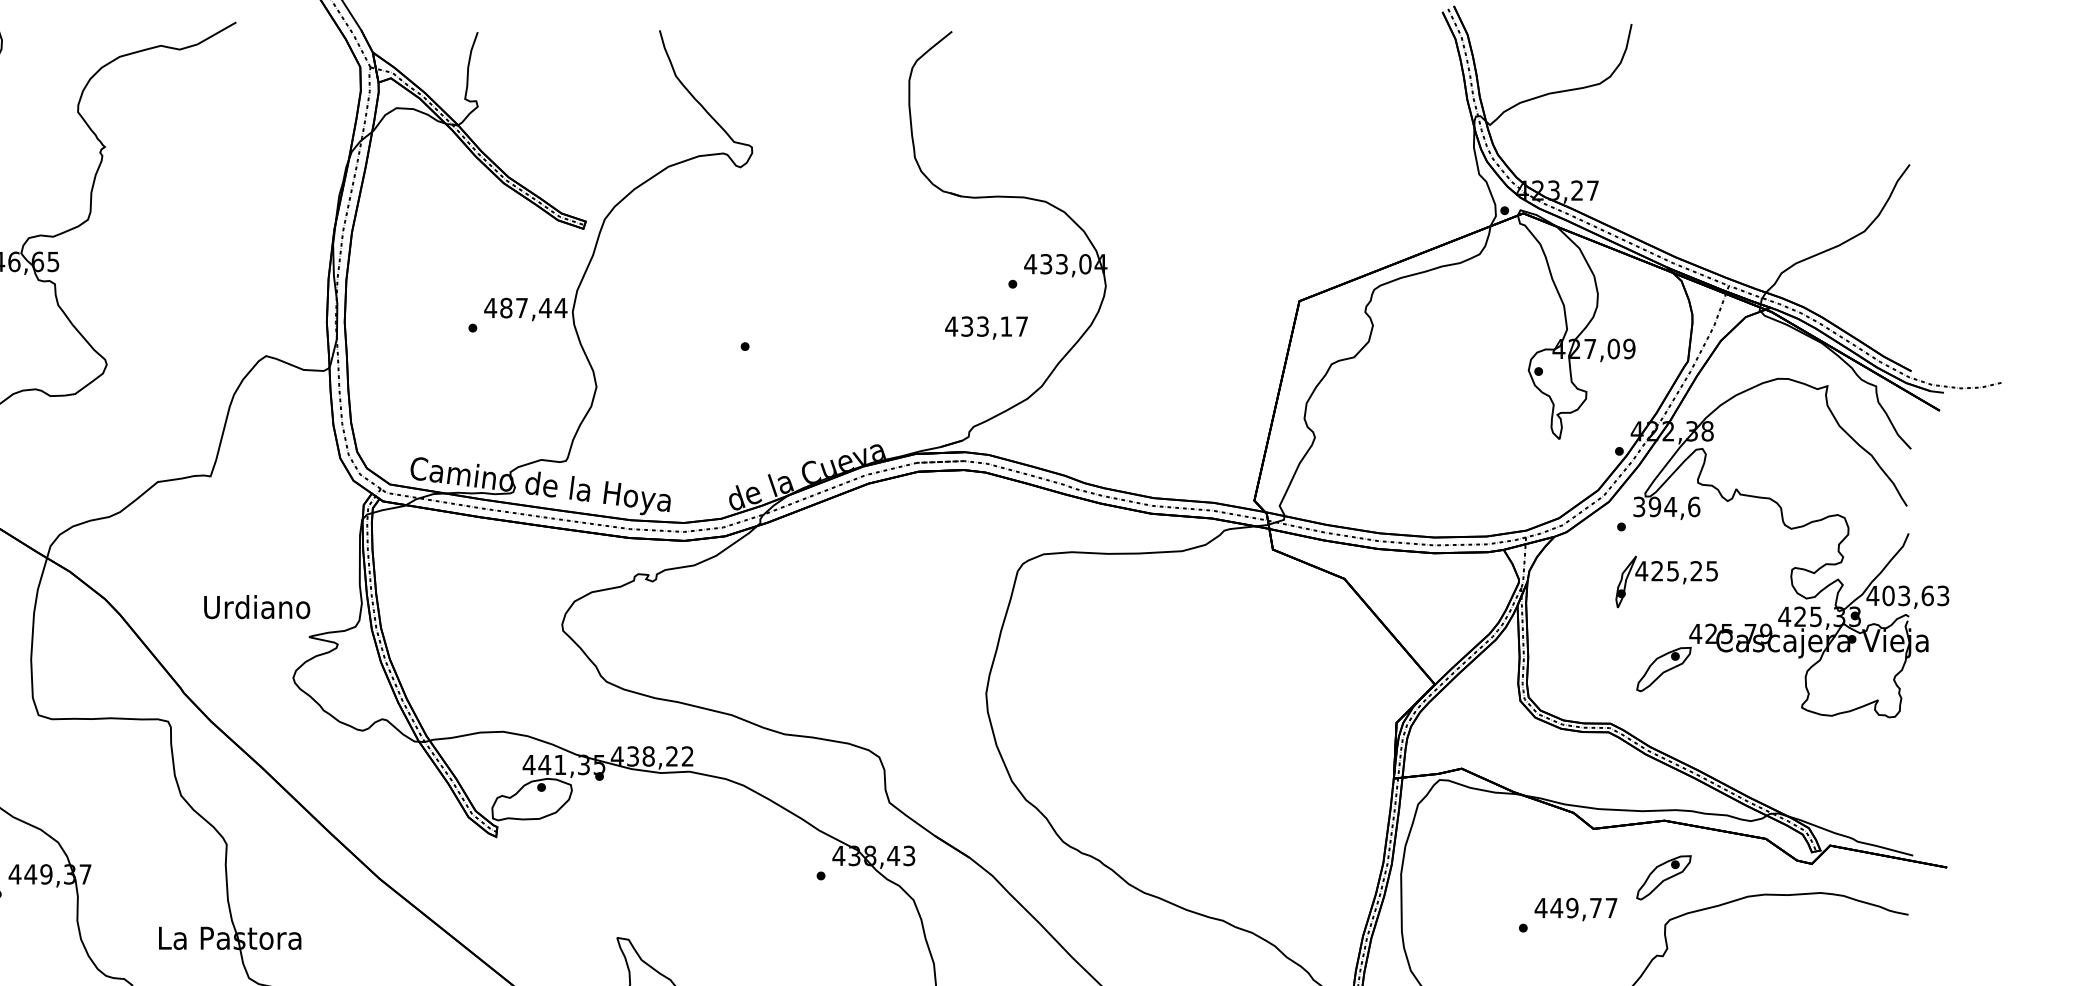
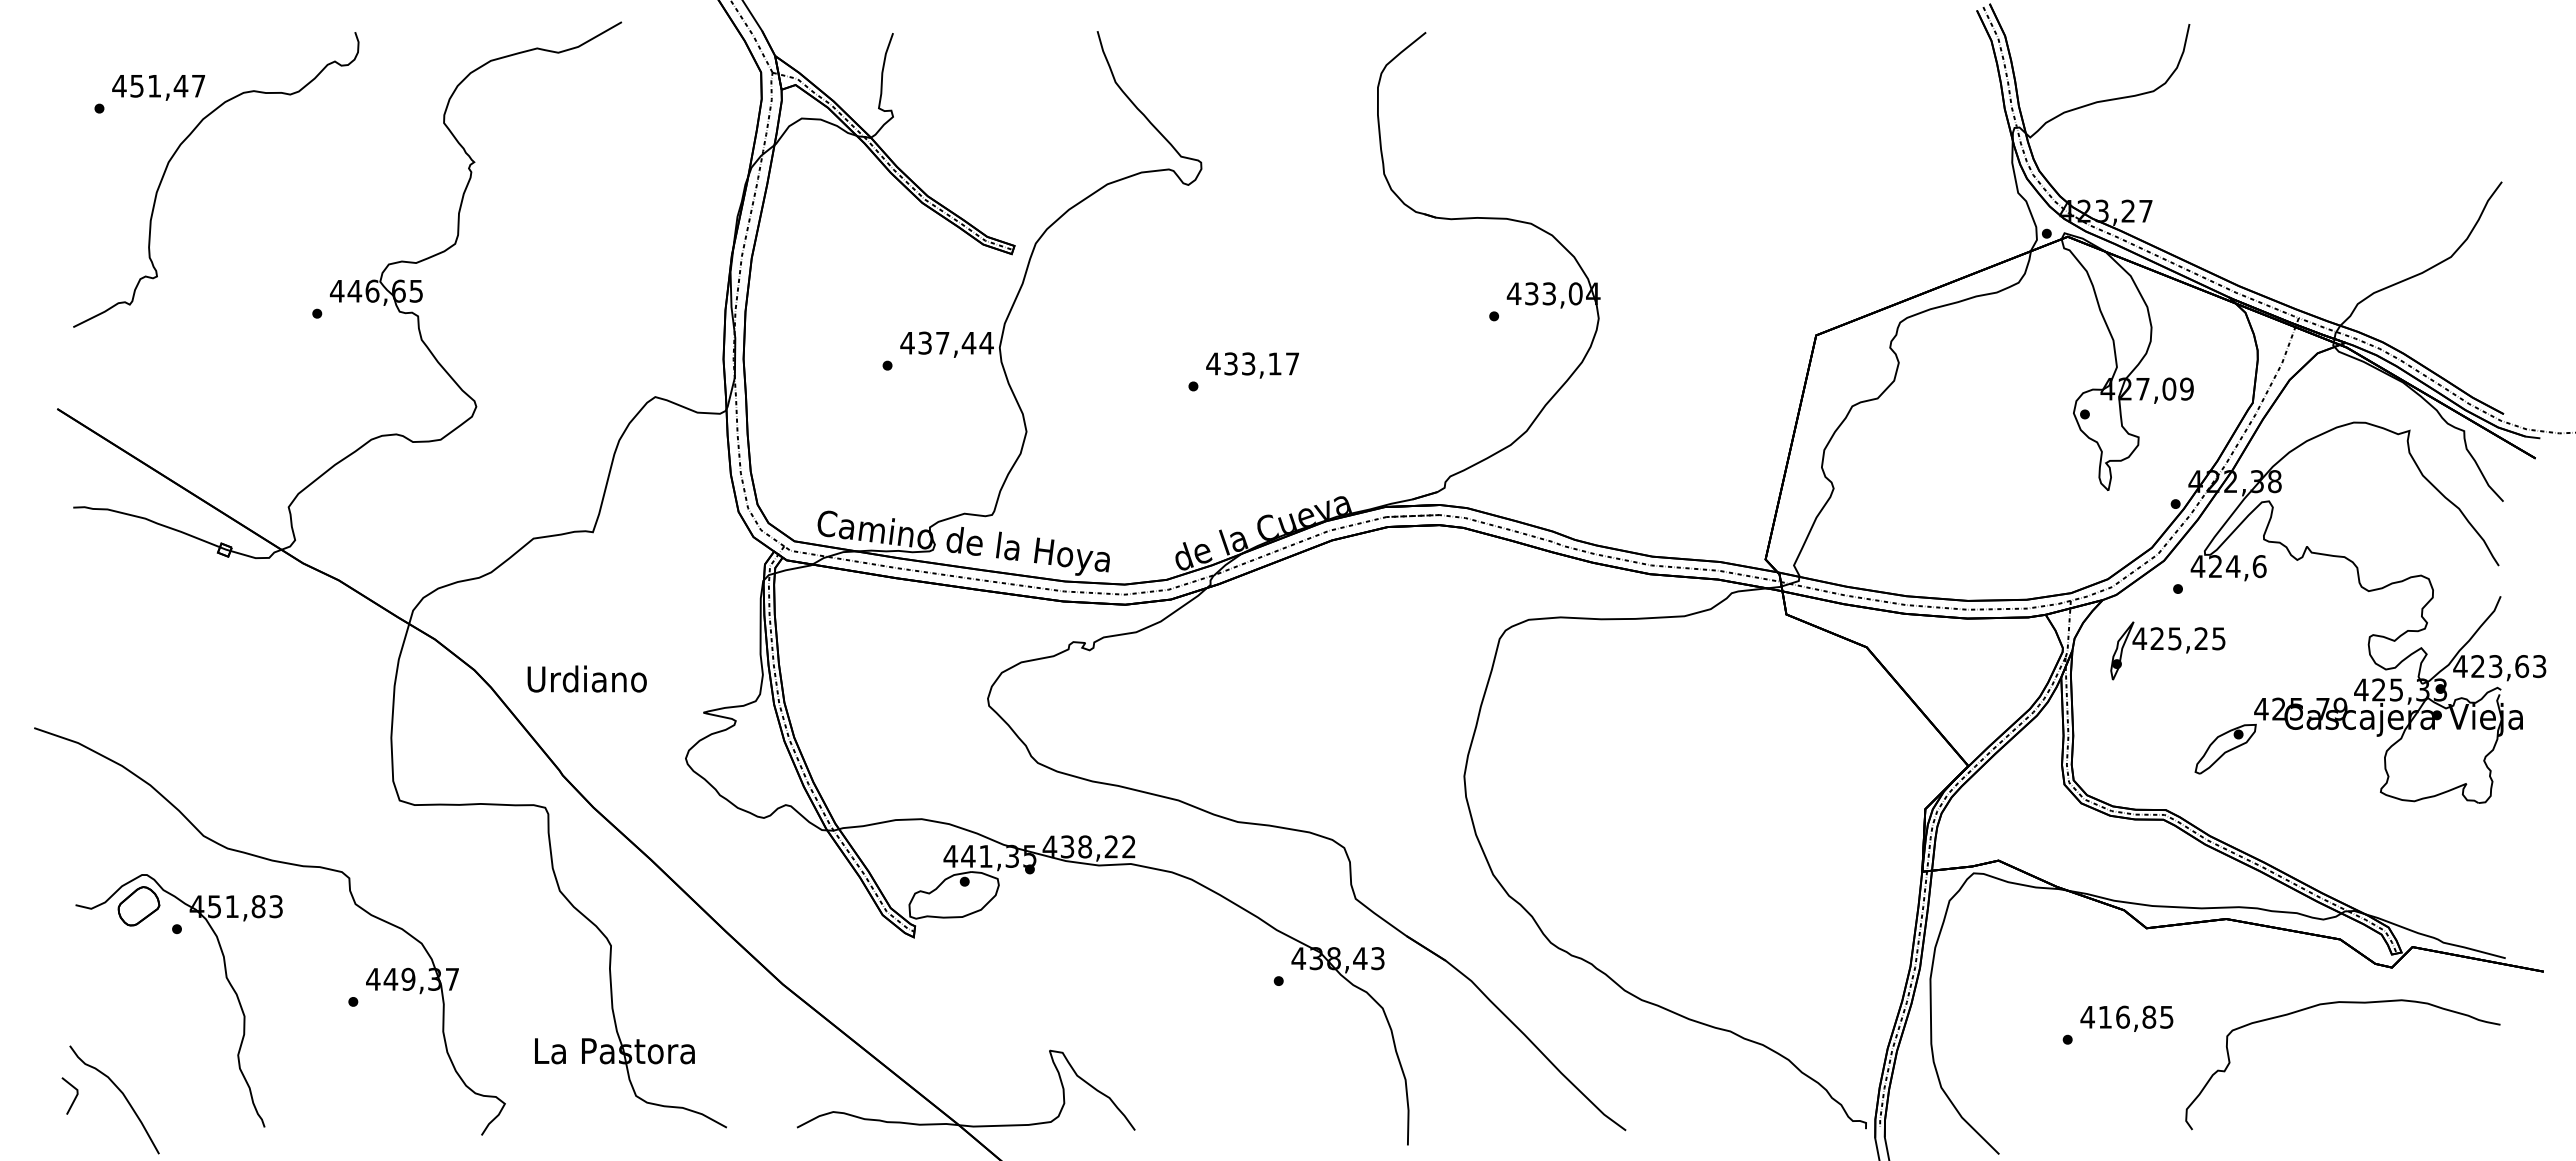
text: (506, 307) -> (925, 342), 487,44 -> 437,44
text: (986, 327) -> (1252, 365), moved
text: (1646, 506) -> (2206, 566), 394,6 -> 424,6
part: (1666, 581) -> (2167, 650), moved
text: (1888, 595) -> (2478, 666), 403,63 -> 423,63
text: (256, 606) -> (586, 678), moved
part: (1663, 878) -> (2225, 983), removed
text: (1583, 907) -> (2135, 1016), 449,77 -> 416,85

